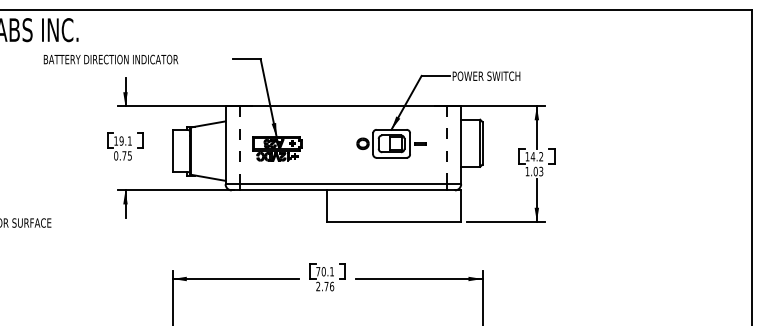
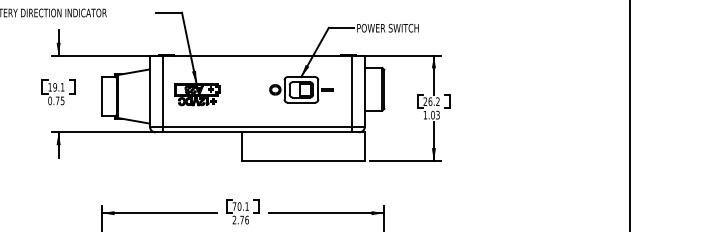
line: (239, 145) -> (162, 91), dashed -> solid
line: (447, 145) -> (352, 91), dashed -> solid
text: (530, 156) -> (428, 101), 14.2 -> 26.2

